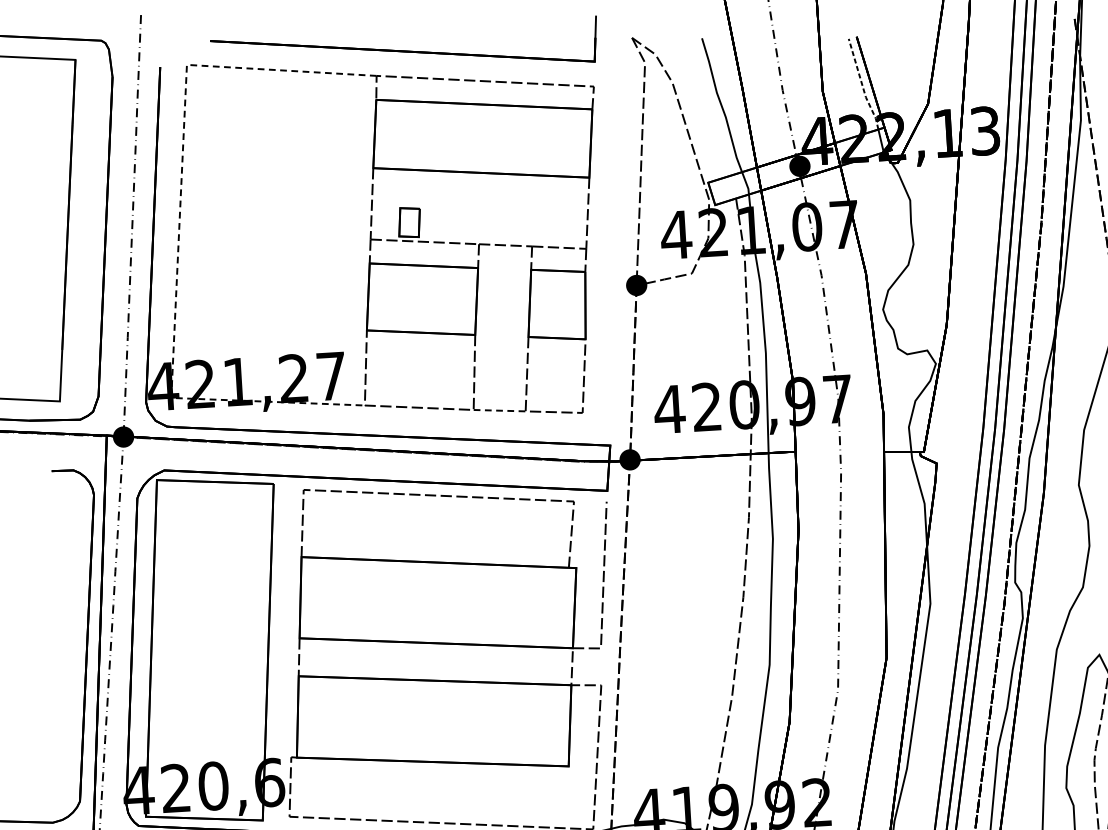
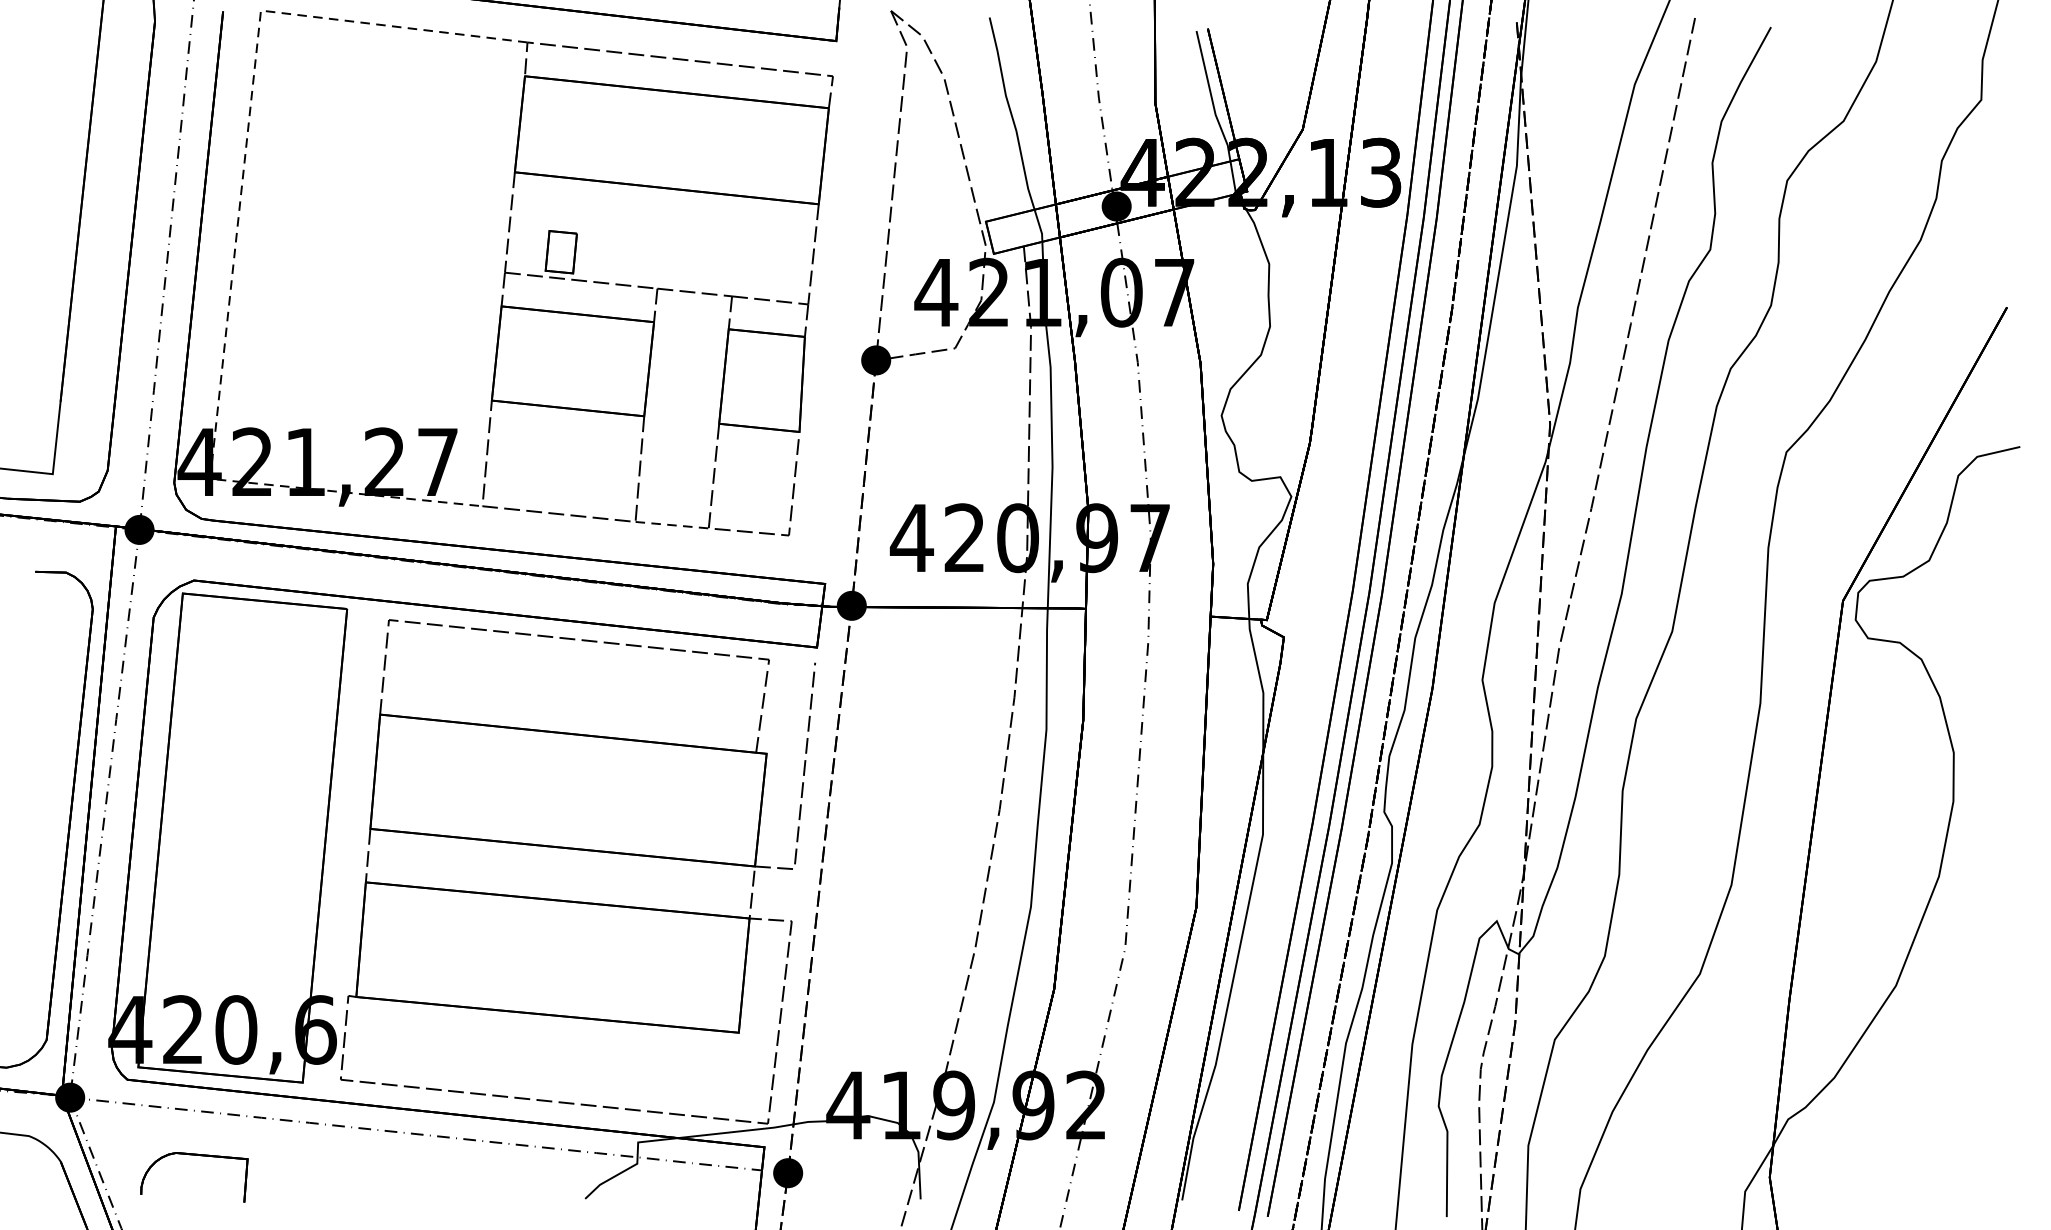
line: (862, 85) -> (1211, 98), dashed -> solid

